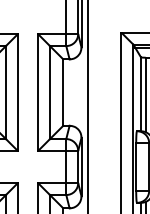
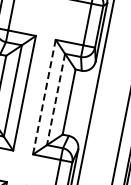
line: (38, 92) -> (44, 97), solid -> dashed
line: (49, 92) -> (55, 99), solid -> dashed

